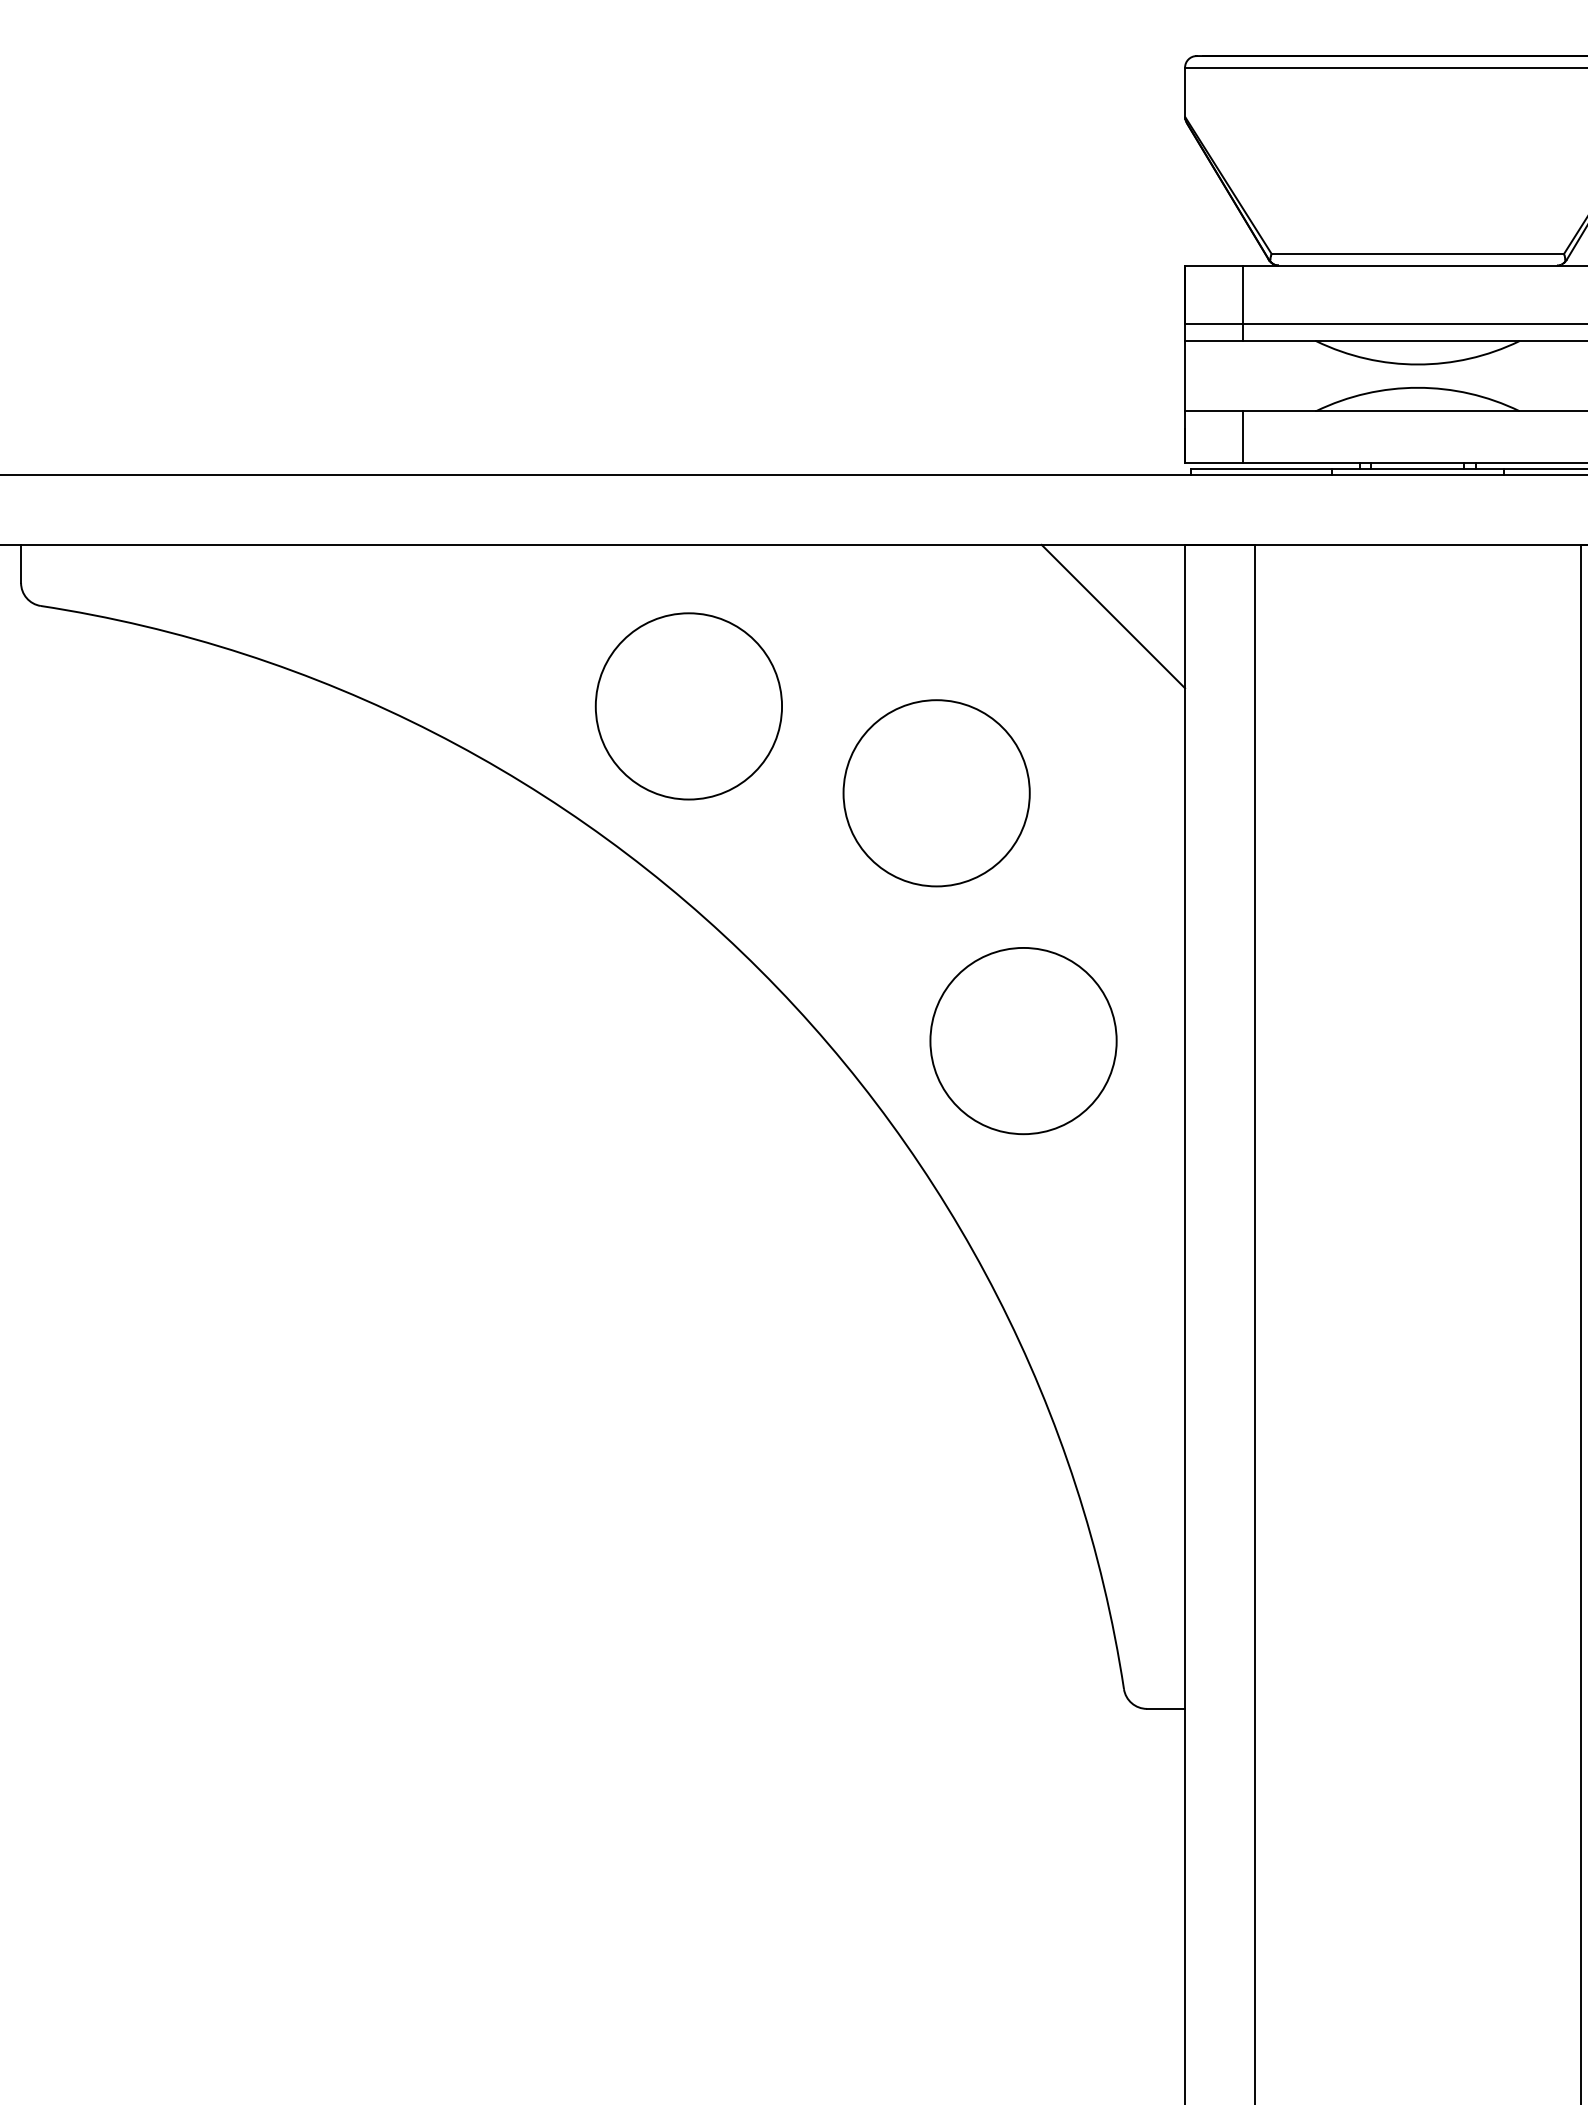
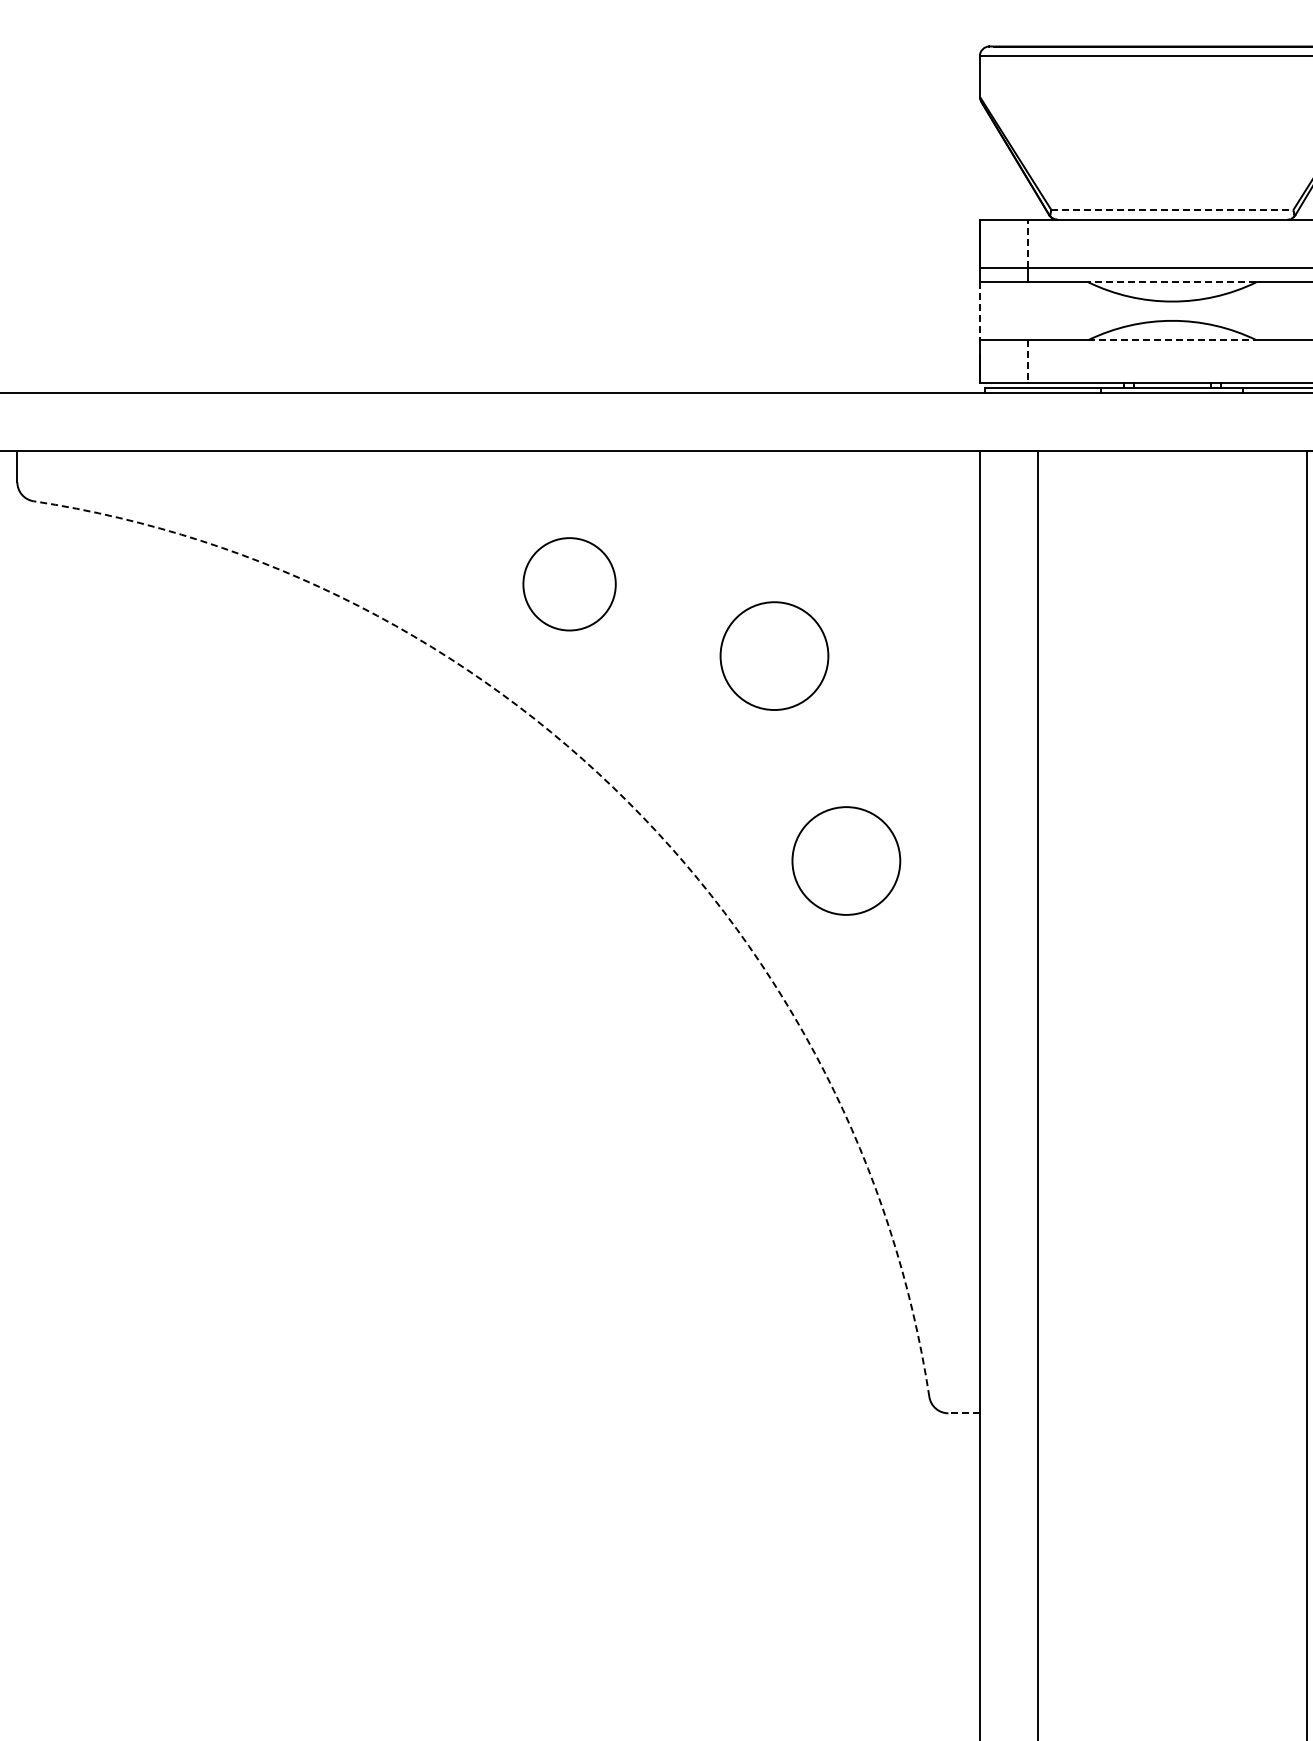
line: (1417, 254) -> (1172, 210), solid -> dashed
line: (1243, 294) -> (1028, 243), solid -> dashed
line: (1417, 341) -> (1172, 282), solid -> dashed
line: (1184, 376) -> (979, 311), solid -> dashed
line: (1417, 411) -> (1172, 340), solid -> dashed
line: (1243, 436) -> (1028, 361), solid -> dashed
line: (1113, 615) -> (920, 509), removed
circle: (688, 706) -> (569, 584), size x0.6
circle: (936, 792) -> (774, 655), size x0.7
arc: (760, 970) -> (628, 802), solid -> dashed
circle: (1023, 1040) -> (846, 860), size x0.7
line: (1166, 1709) -> (964, 1413), solid -> dashed

